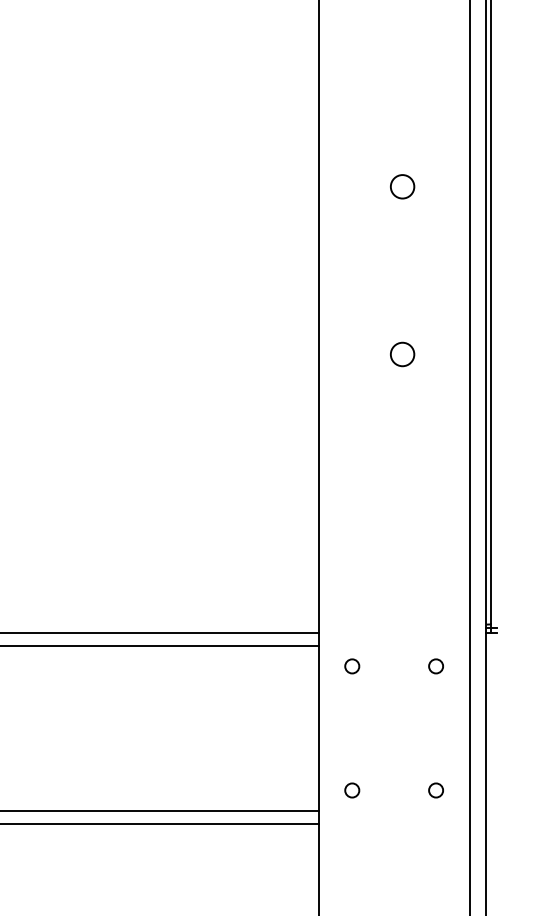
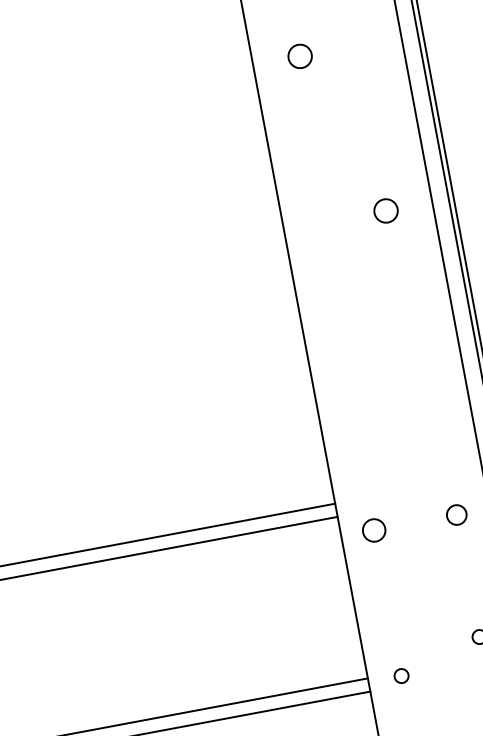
circle: (402, 186) -> (300, 56), moved
circle: (402, 354) -> (385, 210), moved
circle: (352, 666) -> (374, 530), size x1.6
circle: (435, 666) -> (456, 515), size x1.4
circle: (352, 790) -> (401, 676), moved

